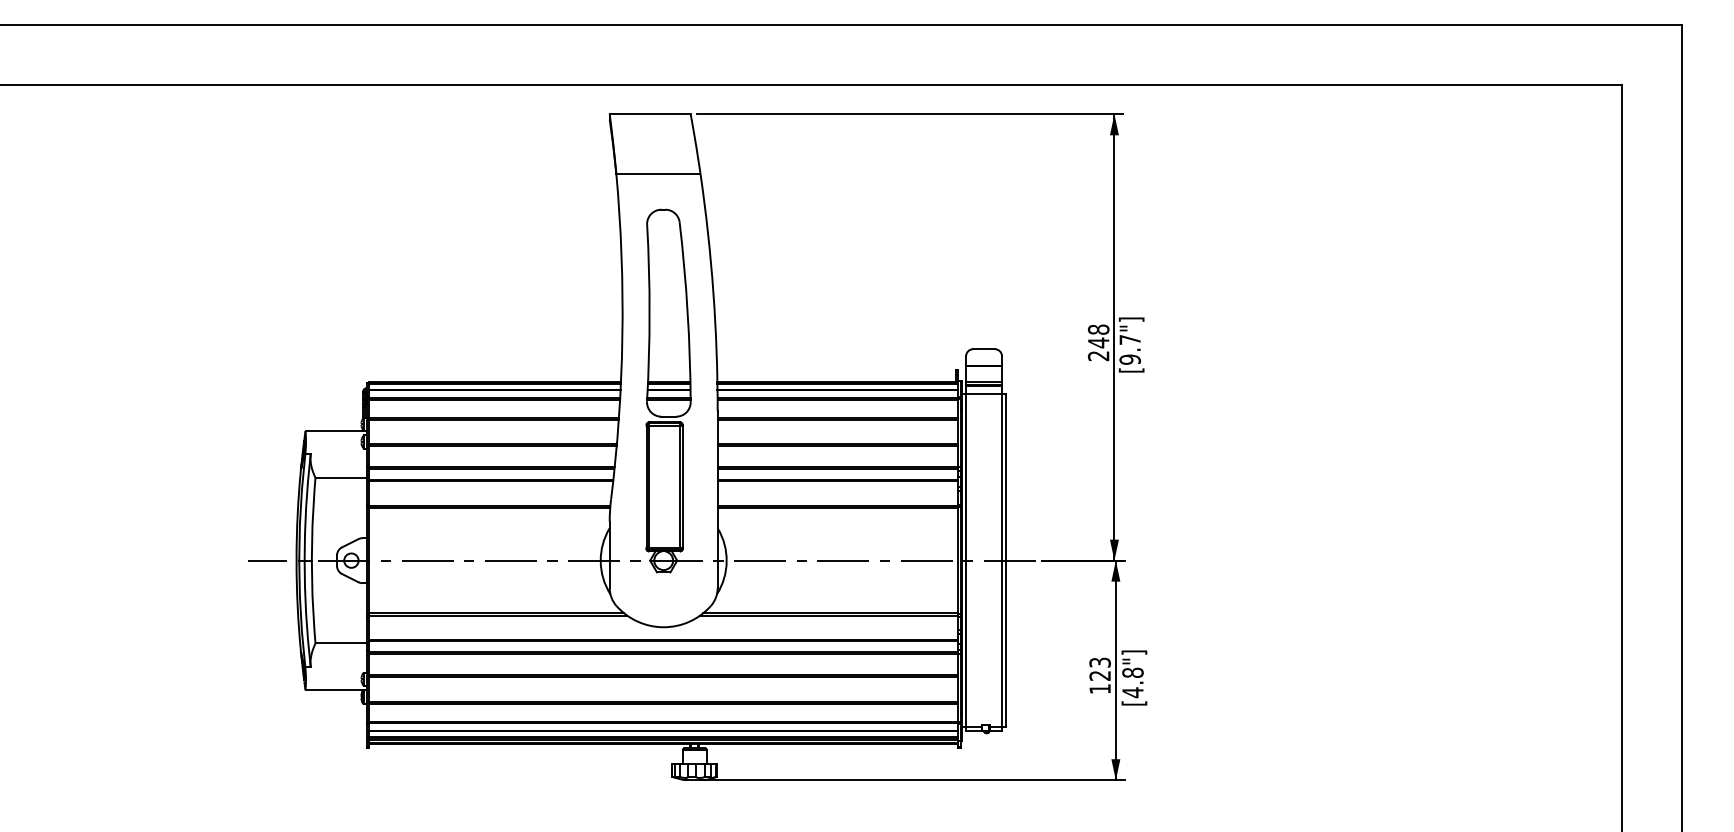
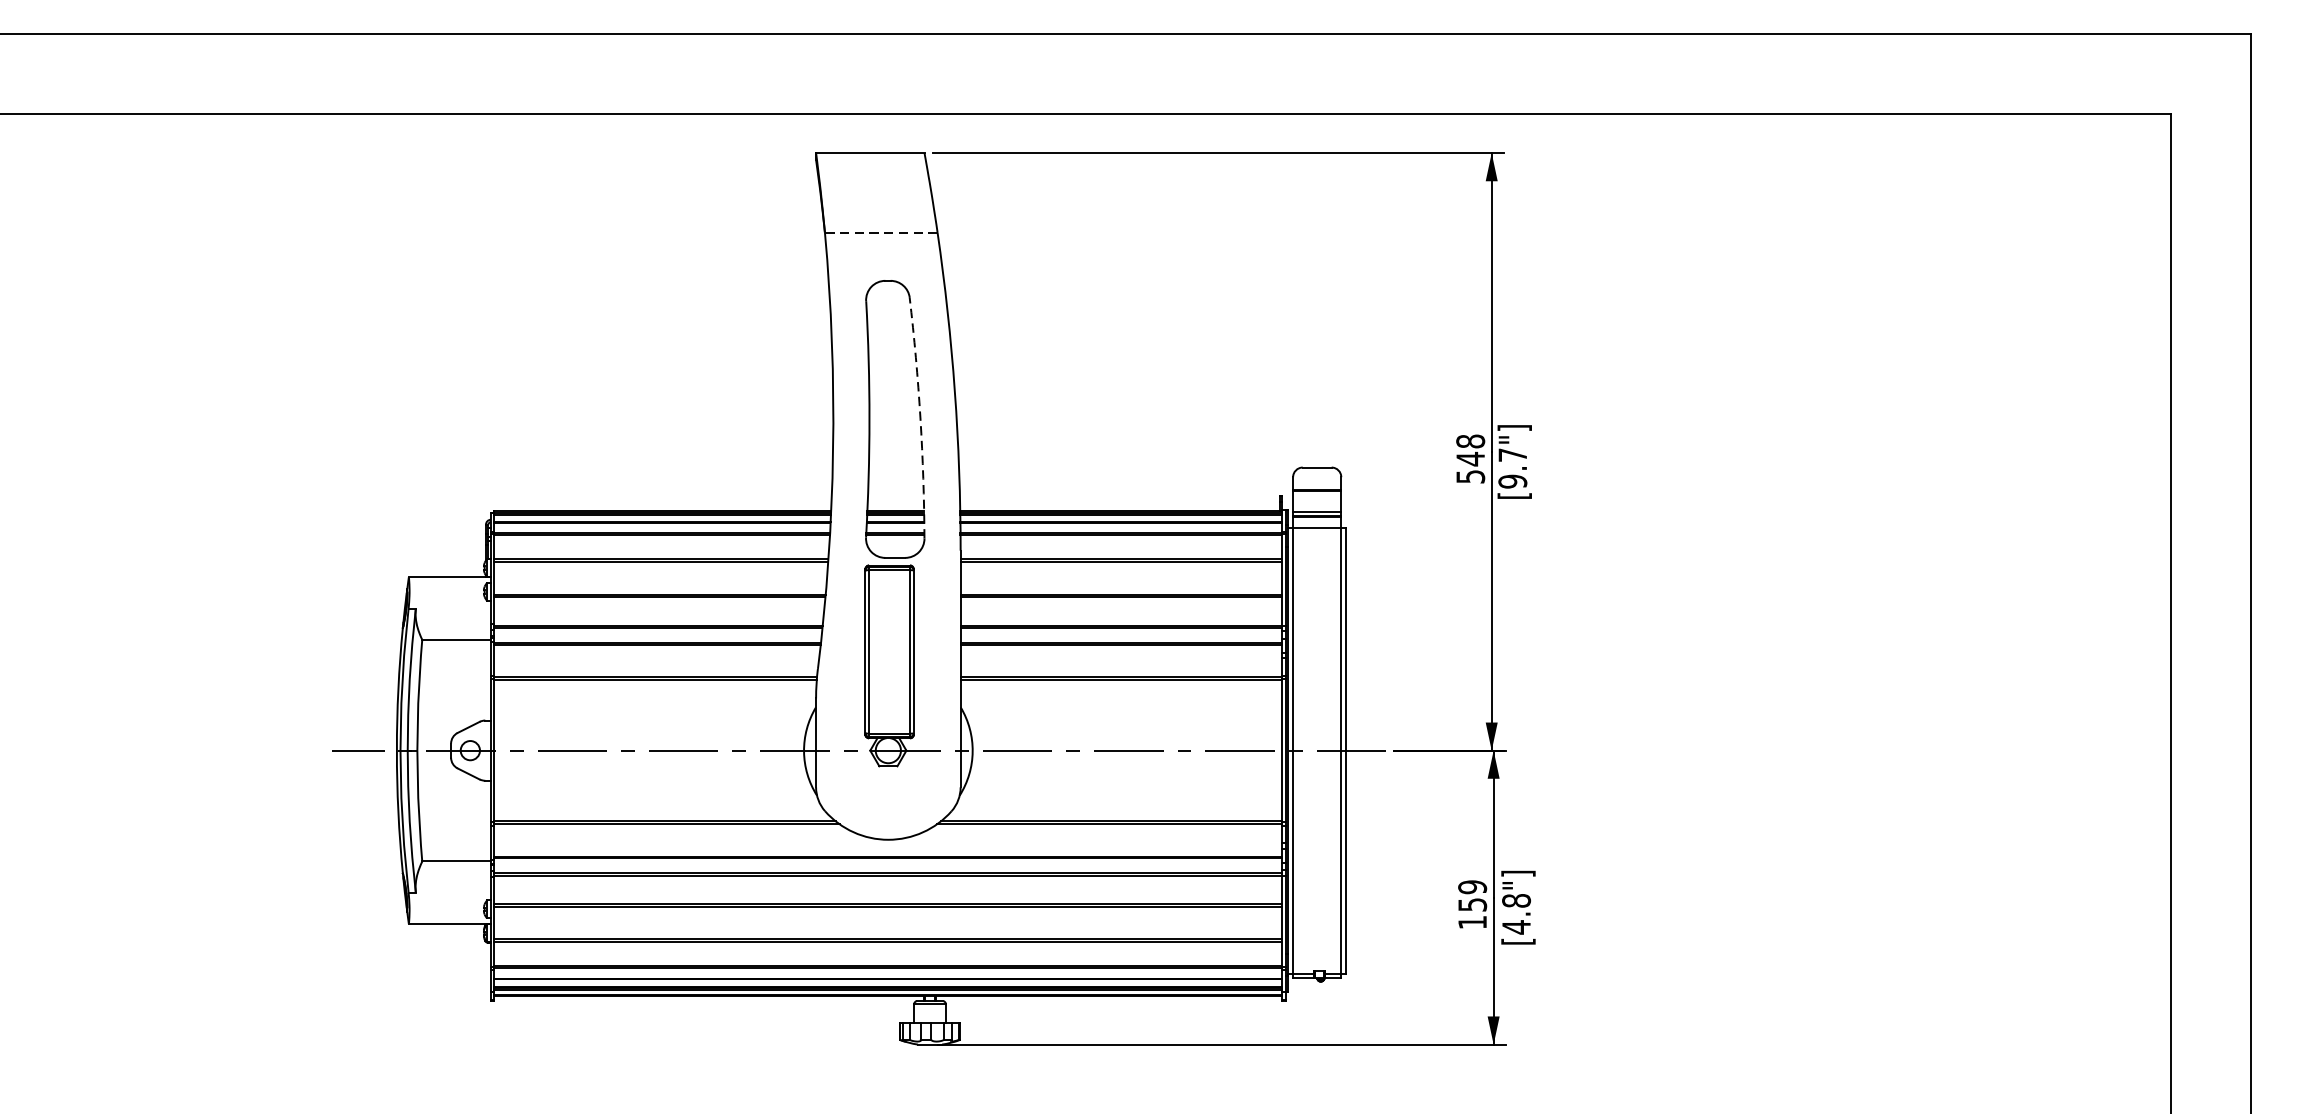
line: (657, 173) -> (880, 232), solid -> dashed
arc: (687, 312) -> (920, 418), solid -> dashed
text: (1098, 356) -> (1470, 477), 248 -> 548
text: (1099, 668) -> (1471, 894), 123 -> 159

